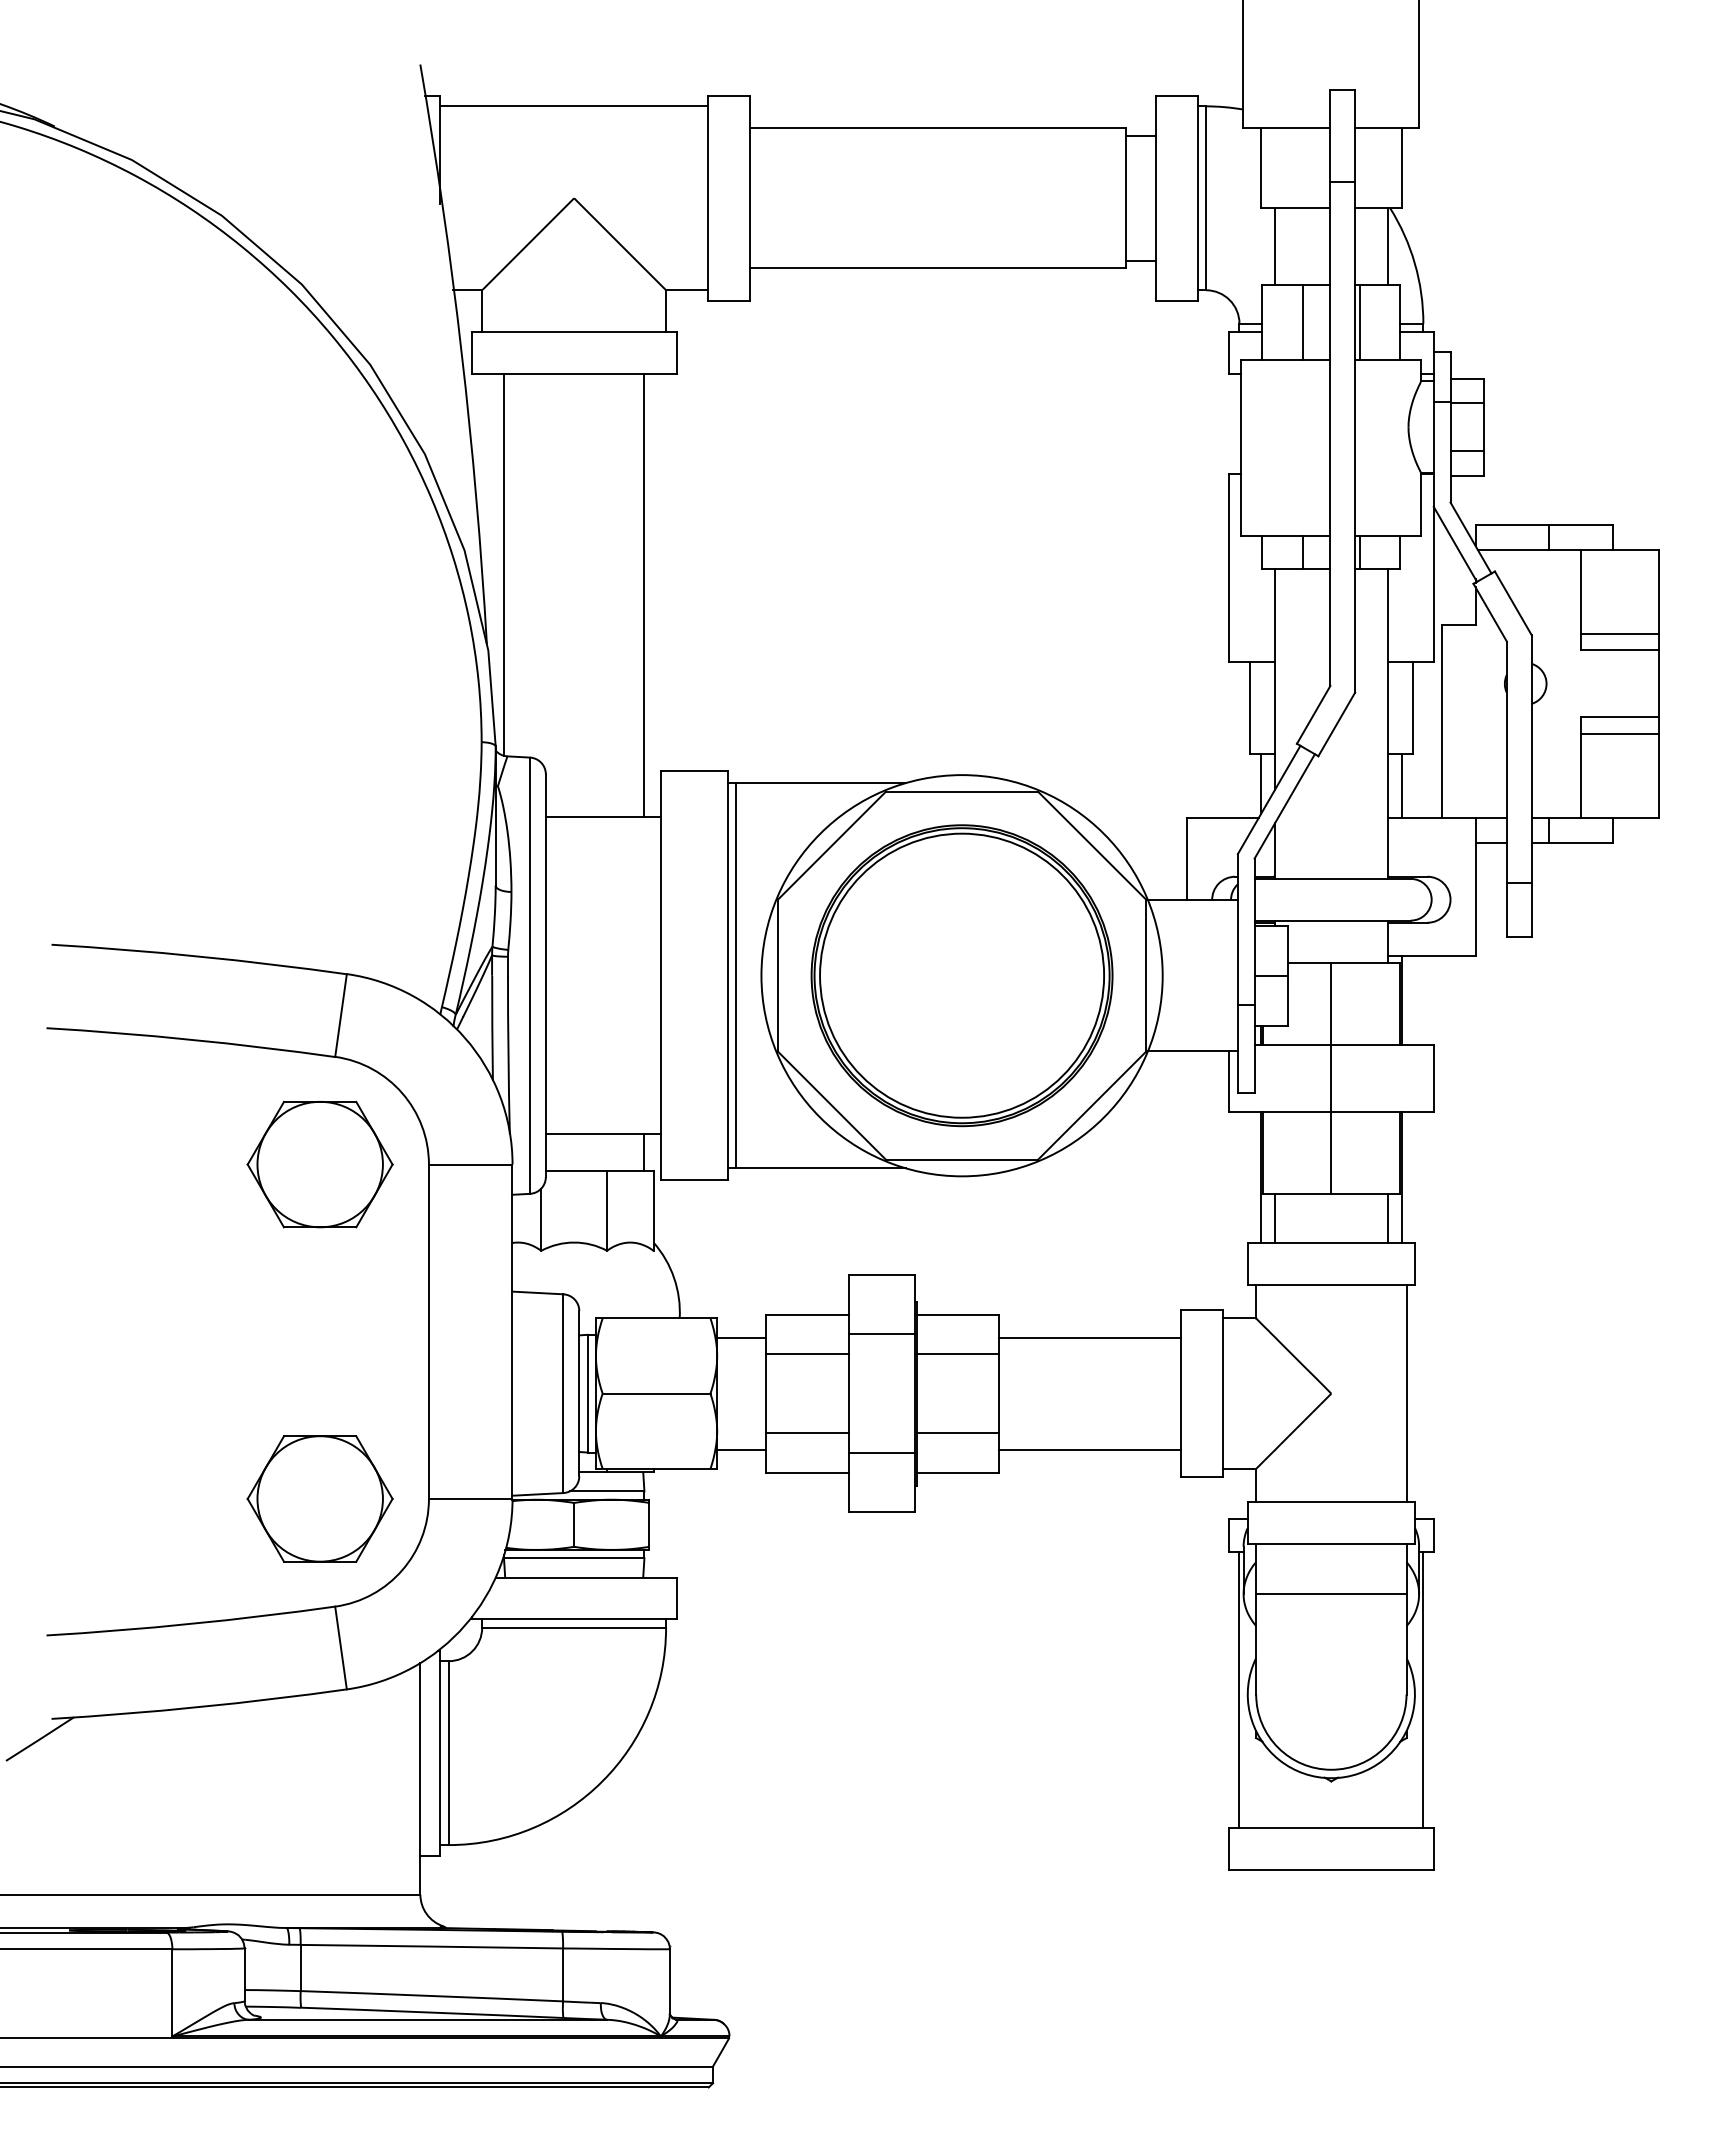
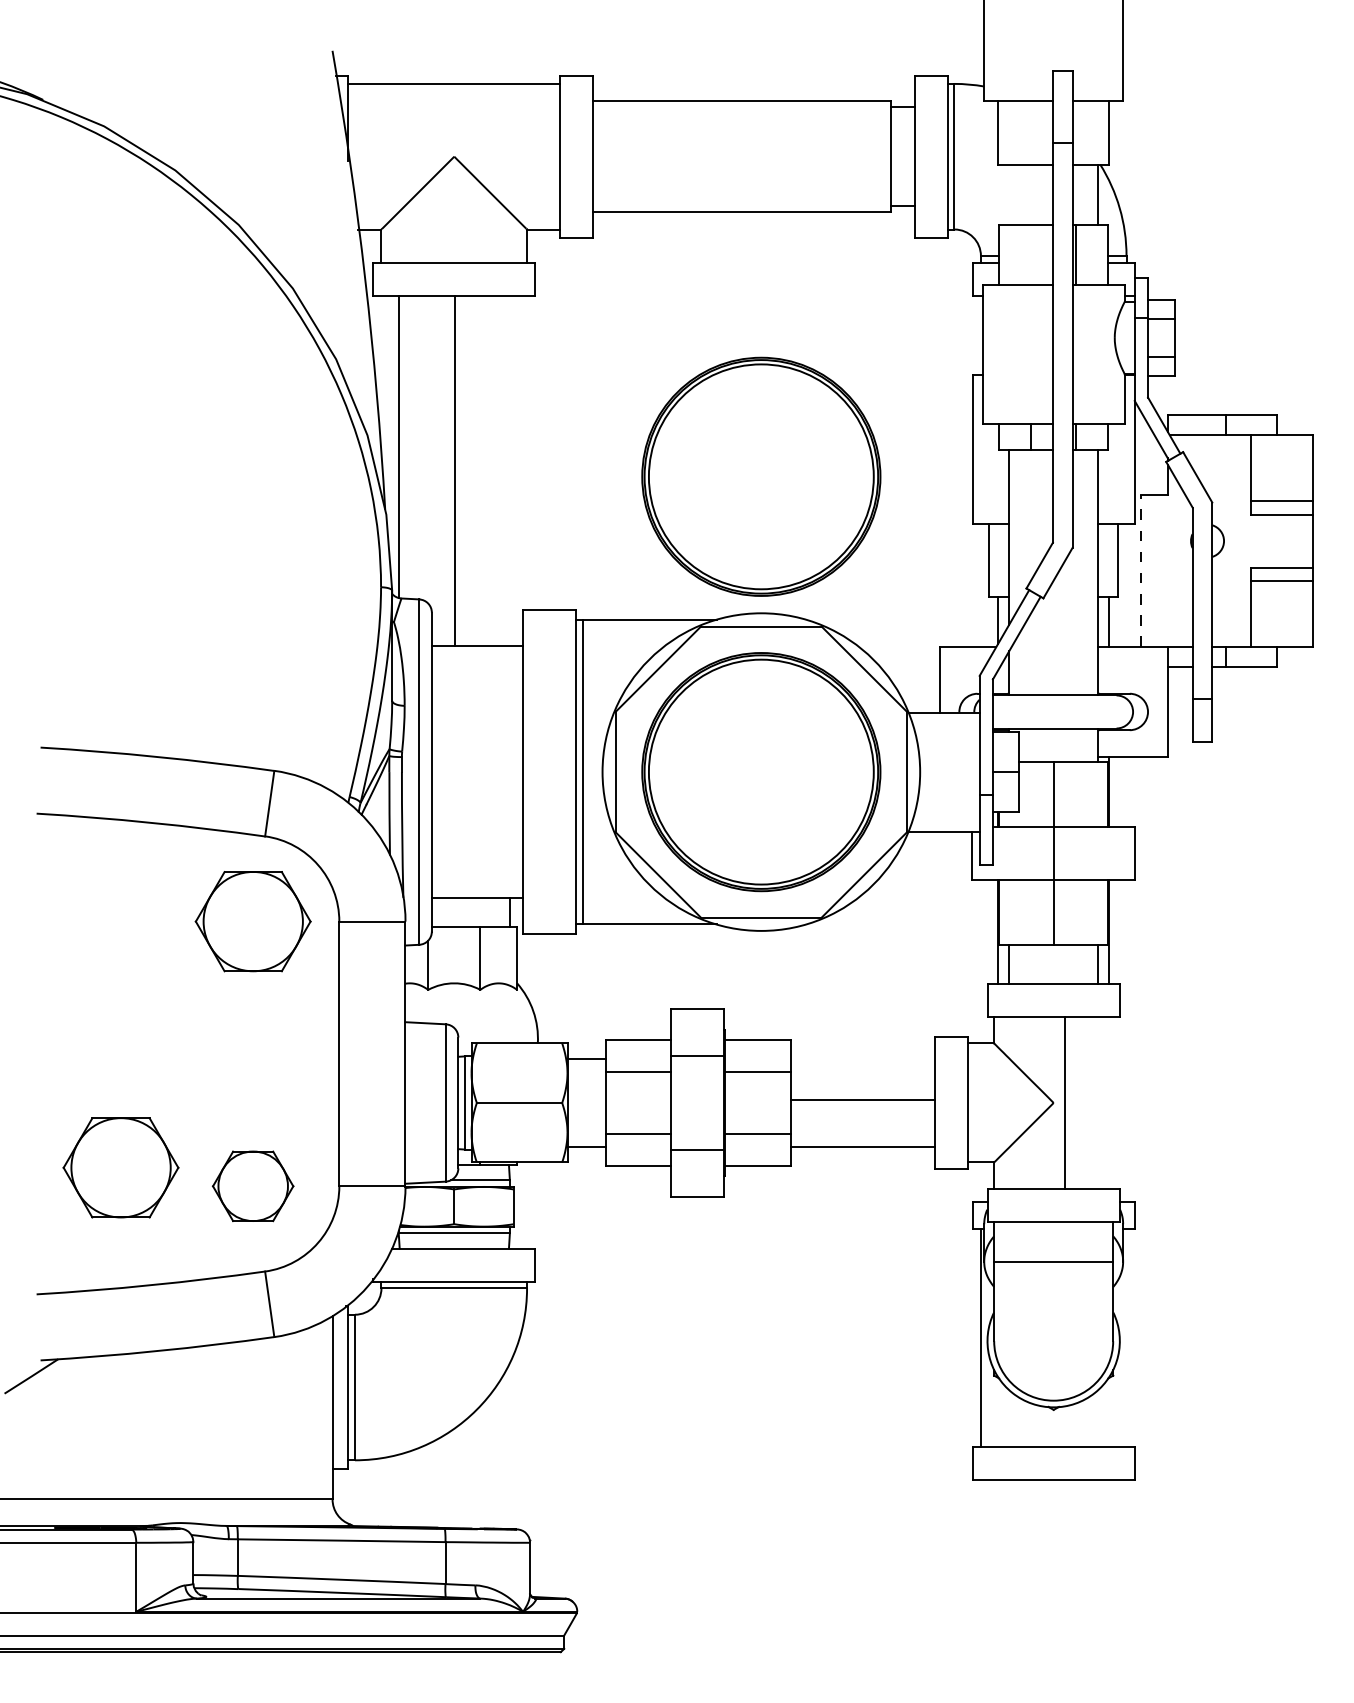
line: (1275, 246) -> (1009, 194), removed
line: (1302, 322) -> (1030, 255), removed
line: (644, 594) -> (455, 470), moved
part: (961, 602) -> (760, 476), added
line: (1442, 720) -> (1141, 570), solid -> dashed
line: (1089, 1337) -> (862, 1099), moved
line: (1406, 1393) -> (1064, 1102), moved
part: (152, 1475) -> (120, 1167), added
part: (319, 1498) -> (252, 1185), size x0.7
line: (1423, 1690) -> (1126, 1337), removed

